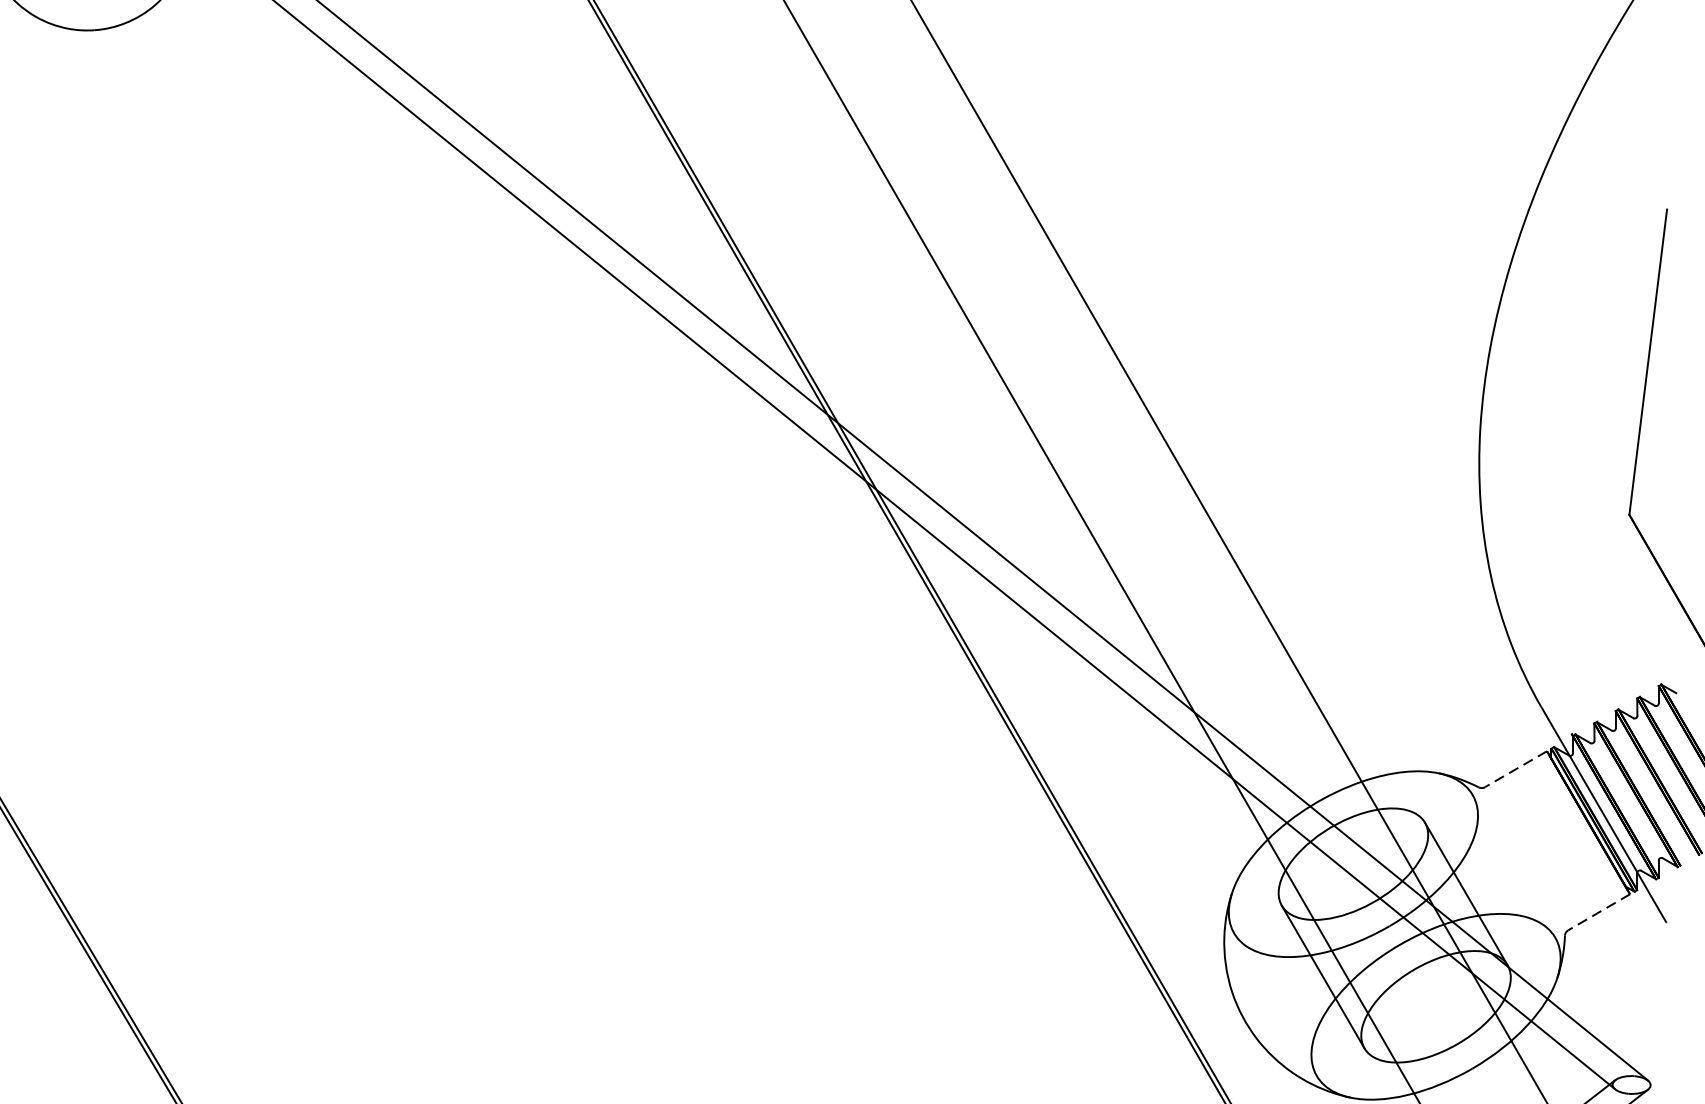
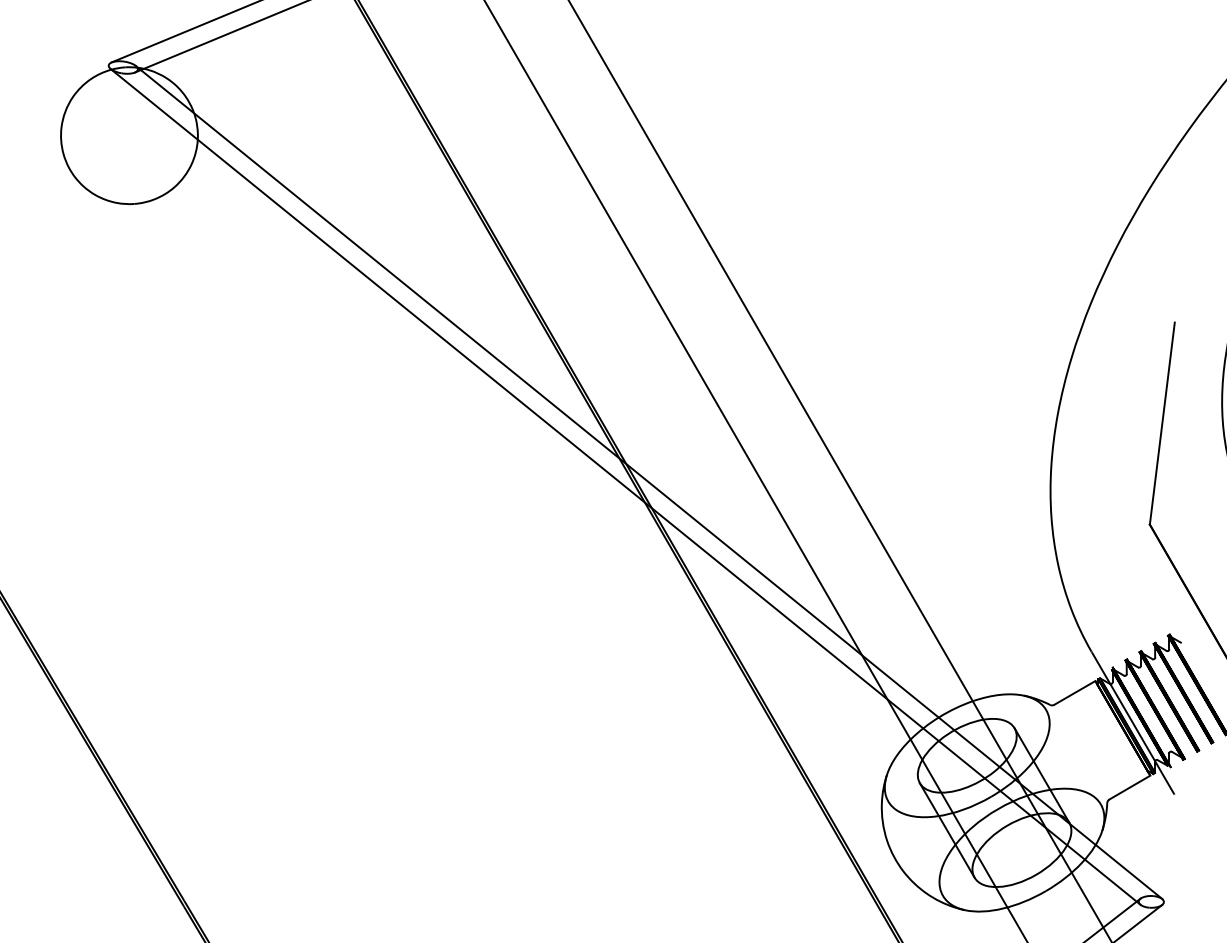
line: (1515, 768) -> (1074, 692), dashed -> solid
line: (1598, 912) -> (1129, 787), dashed -> solid

